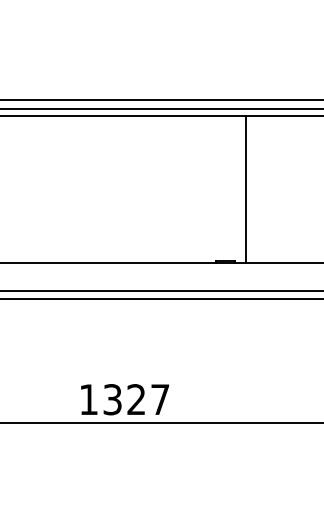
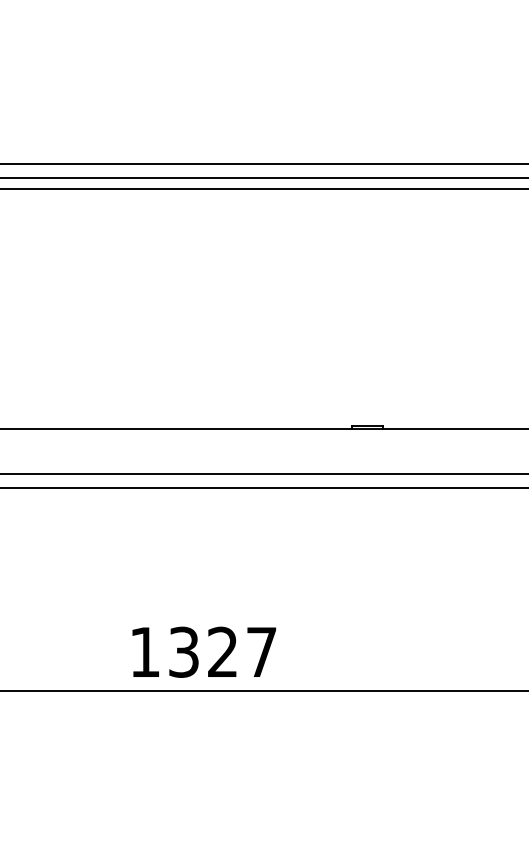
line: (245, 188) -> (400, 307), removed

